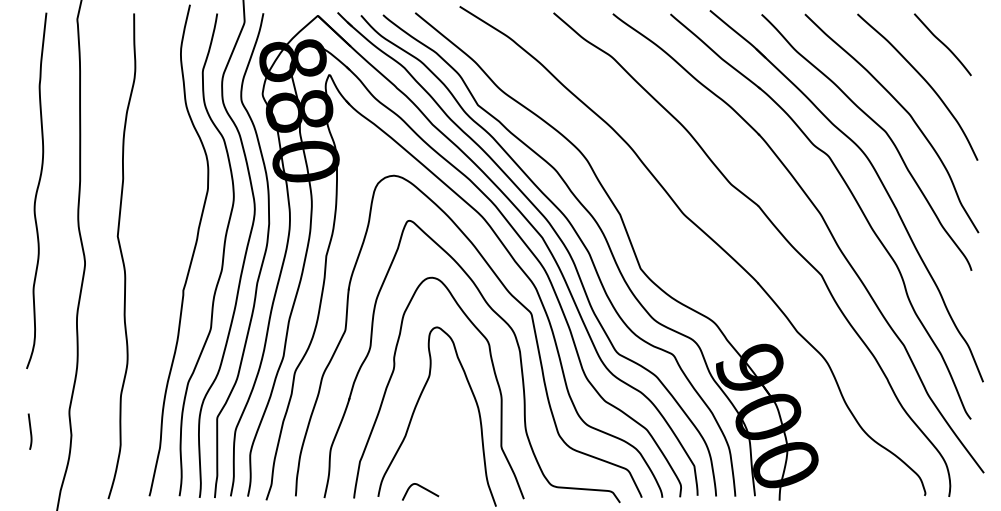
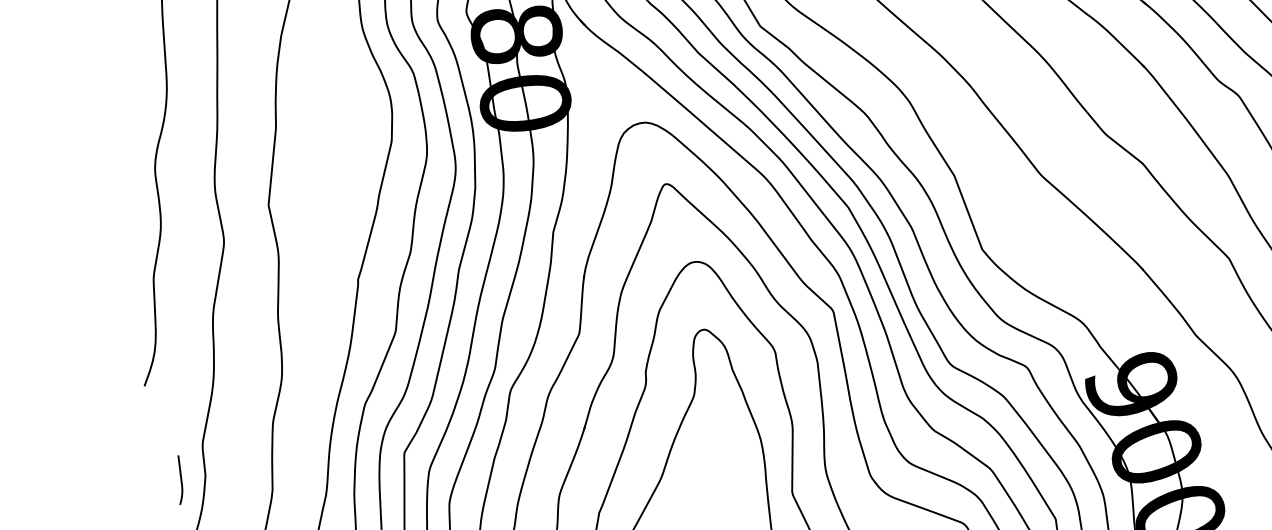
curve: (29, 430) -> (179, 478), moved

